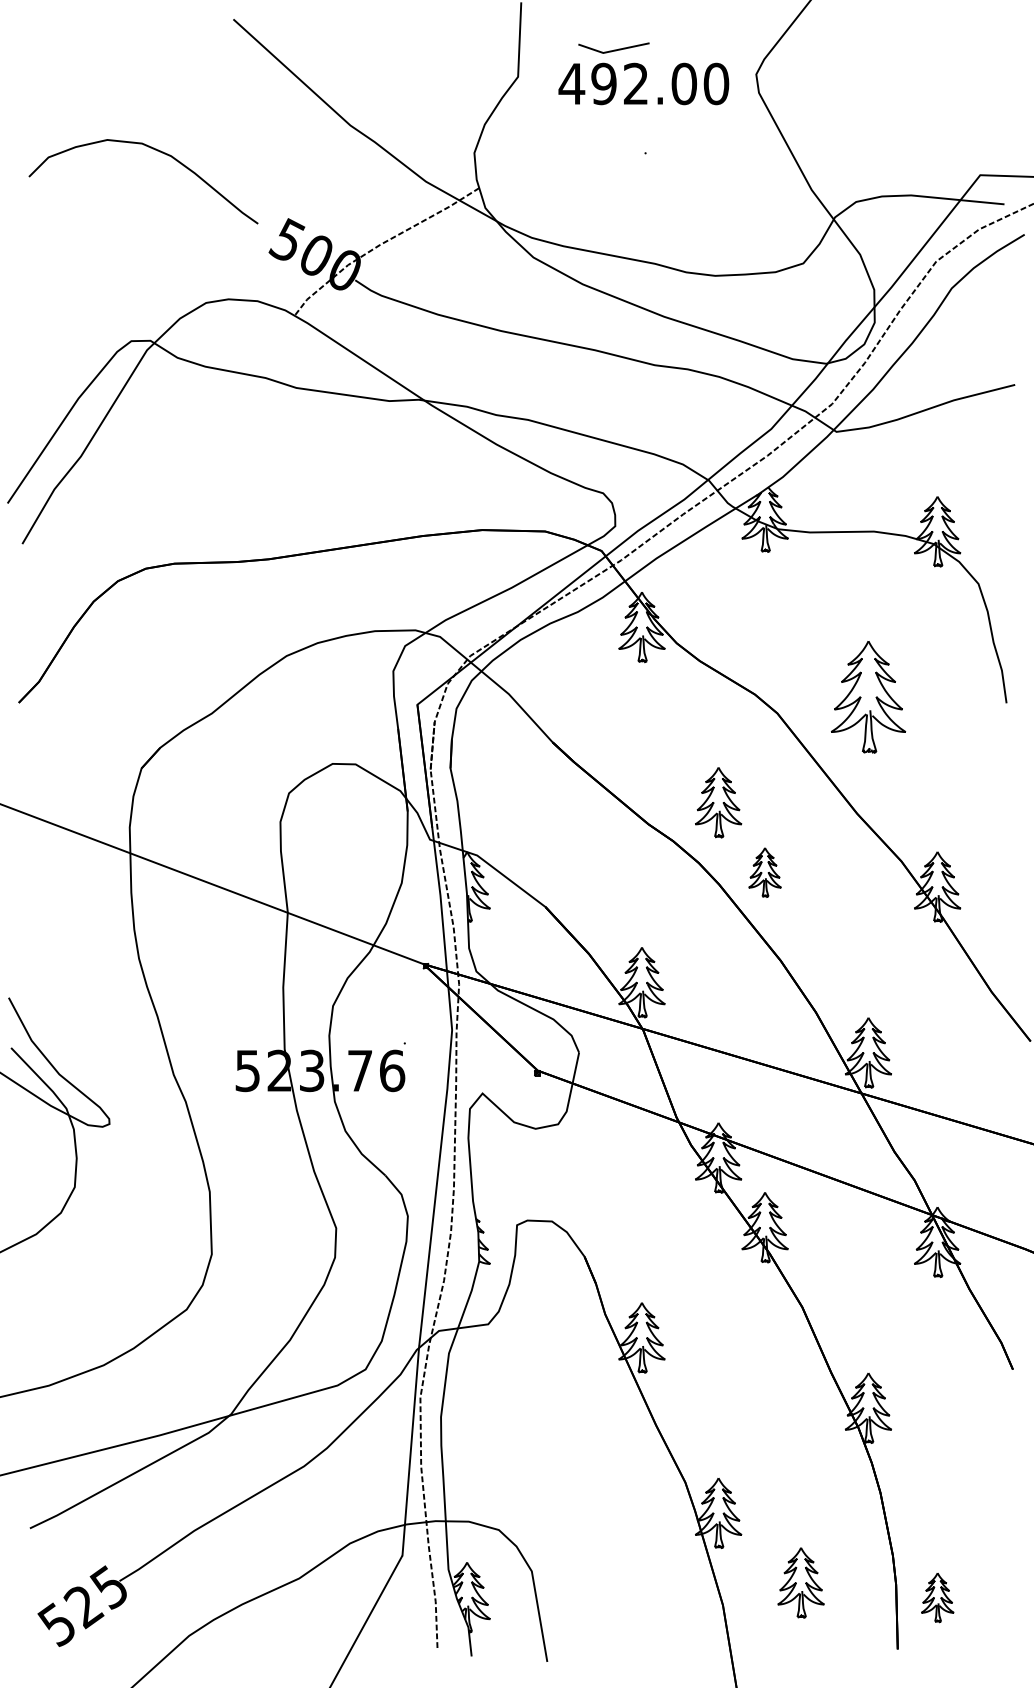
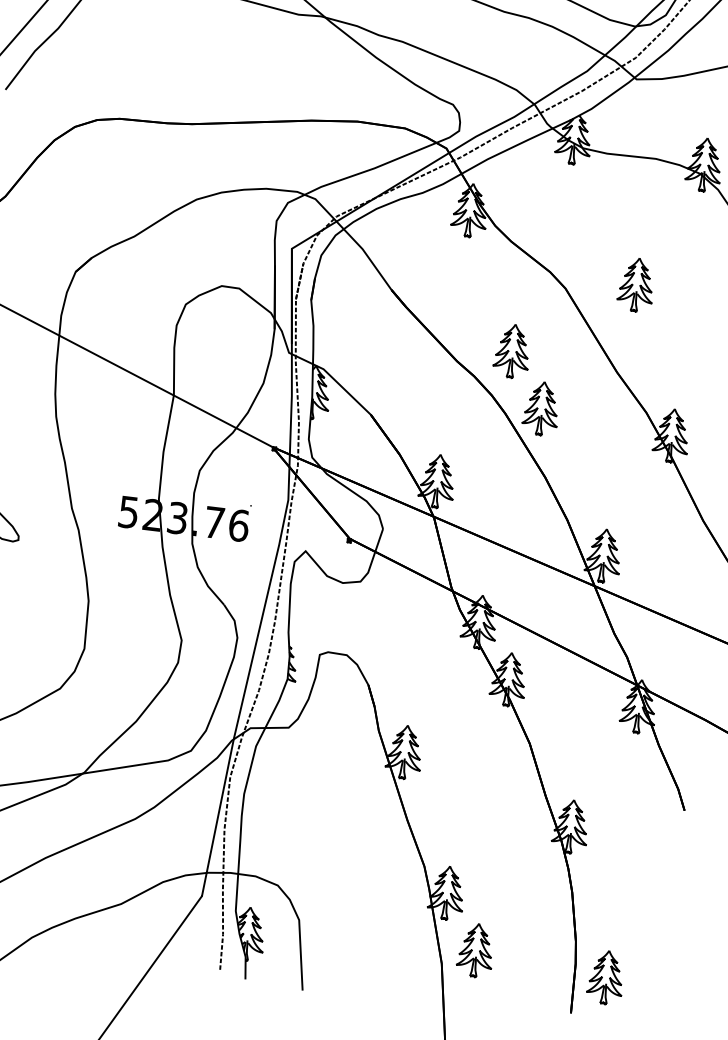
part: (868, 697) -> (636, 284), size x0.62
part: (764, 872) -> (541, 408), size x1.43
part: (800, 1582) -> (475, 950), moved
part: (937, 1597) -> (606, 977), size x1.43

